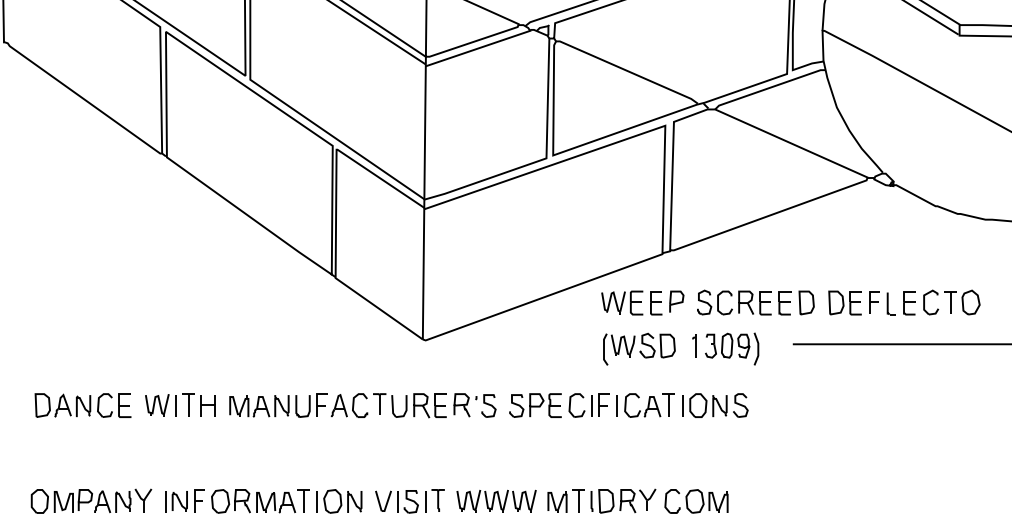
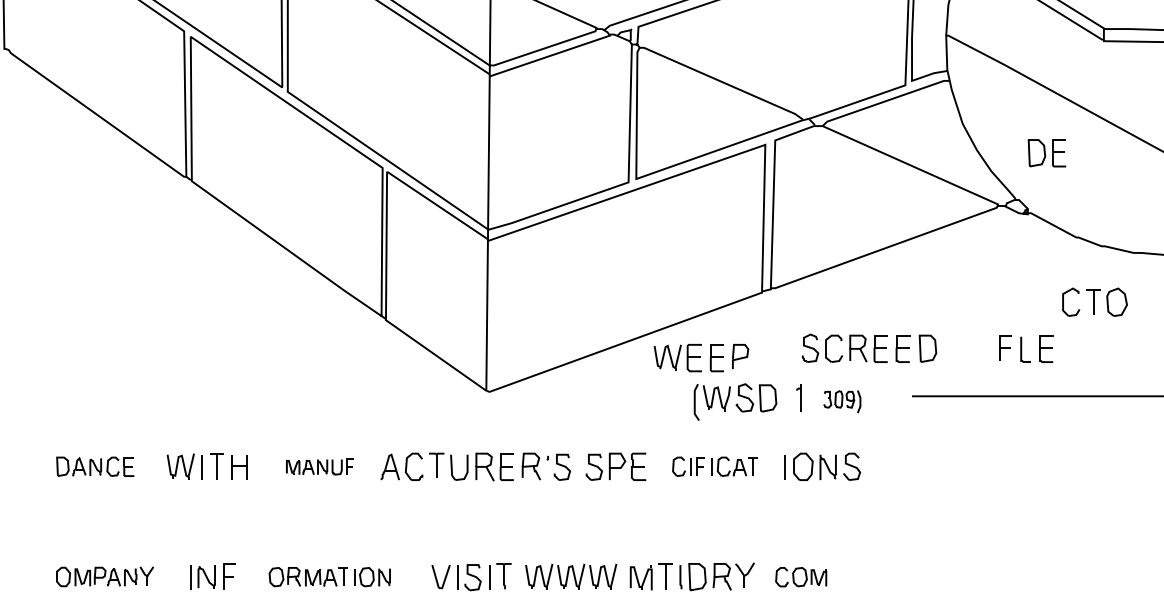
part: (642, 302) -> (701, 357), moved
part: (844, 302) -> (1046, 152), moved
part: (951, 302) -> (1094, 302), moved
part: (732, 348) -> (842, 401), size x0.6
part: (82, 405) -> (94, 466), size x0.7
part: (278, 405) -> (320, 466), size x0.6
part: (621, 405) -> (714, 466), size x0.7
part: (91, 500) -> (105, 576), size x0.7
part: (286, 501) -> (329, 577), size x0.7
part: (696, 501) -> (801, 577), size x0.7

